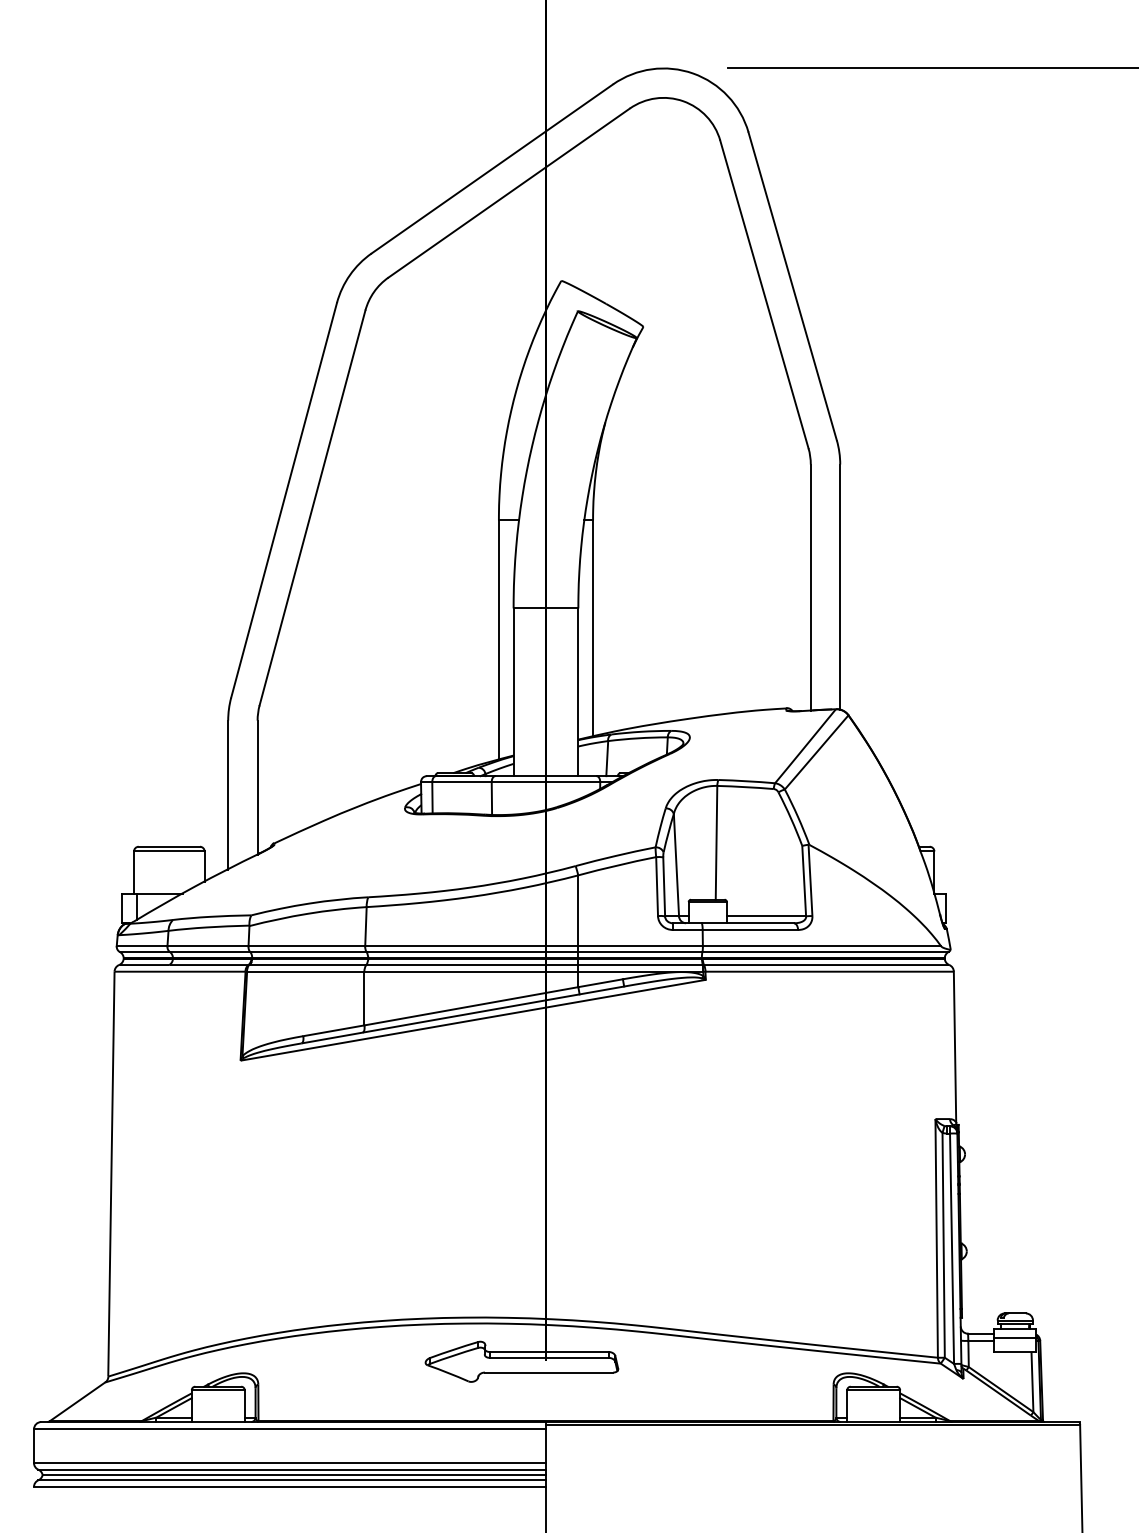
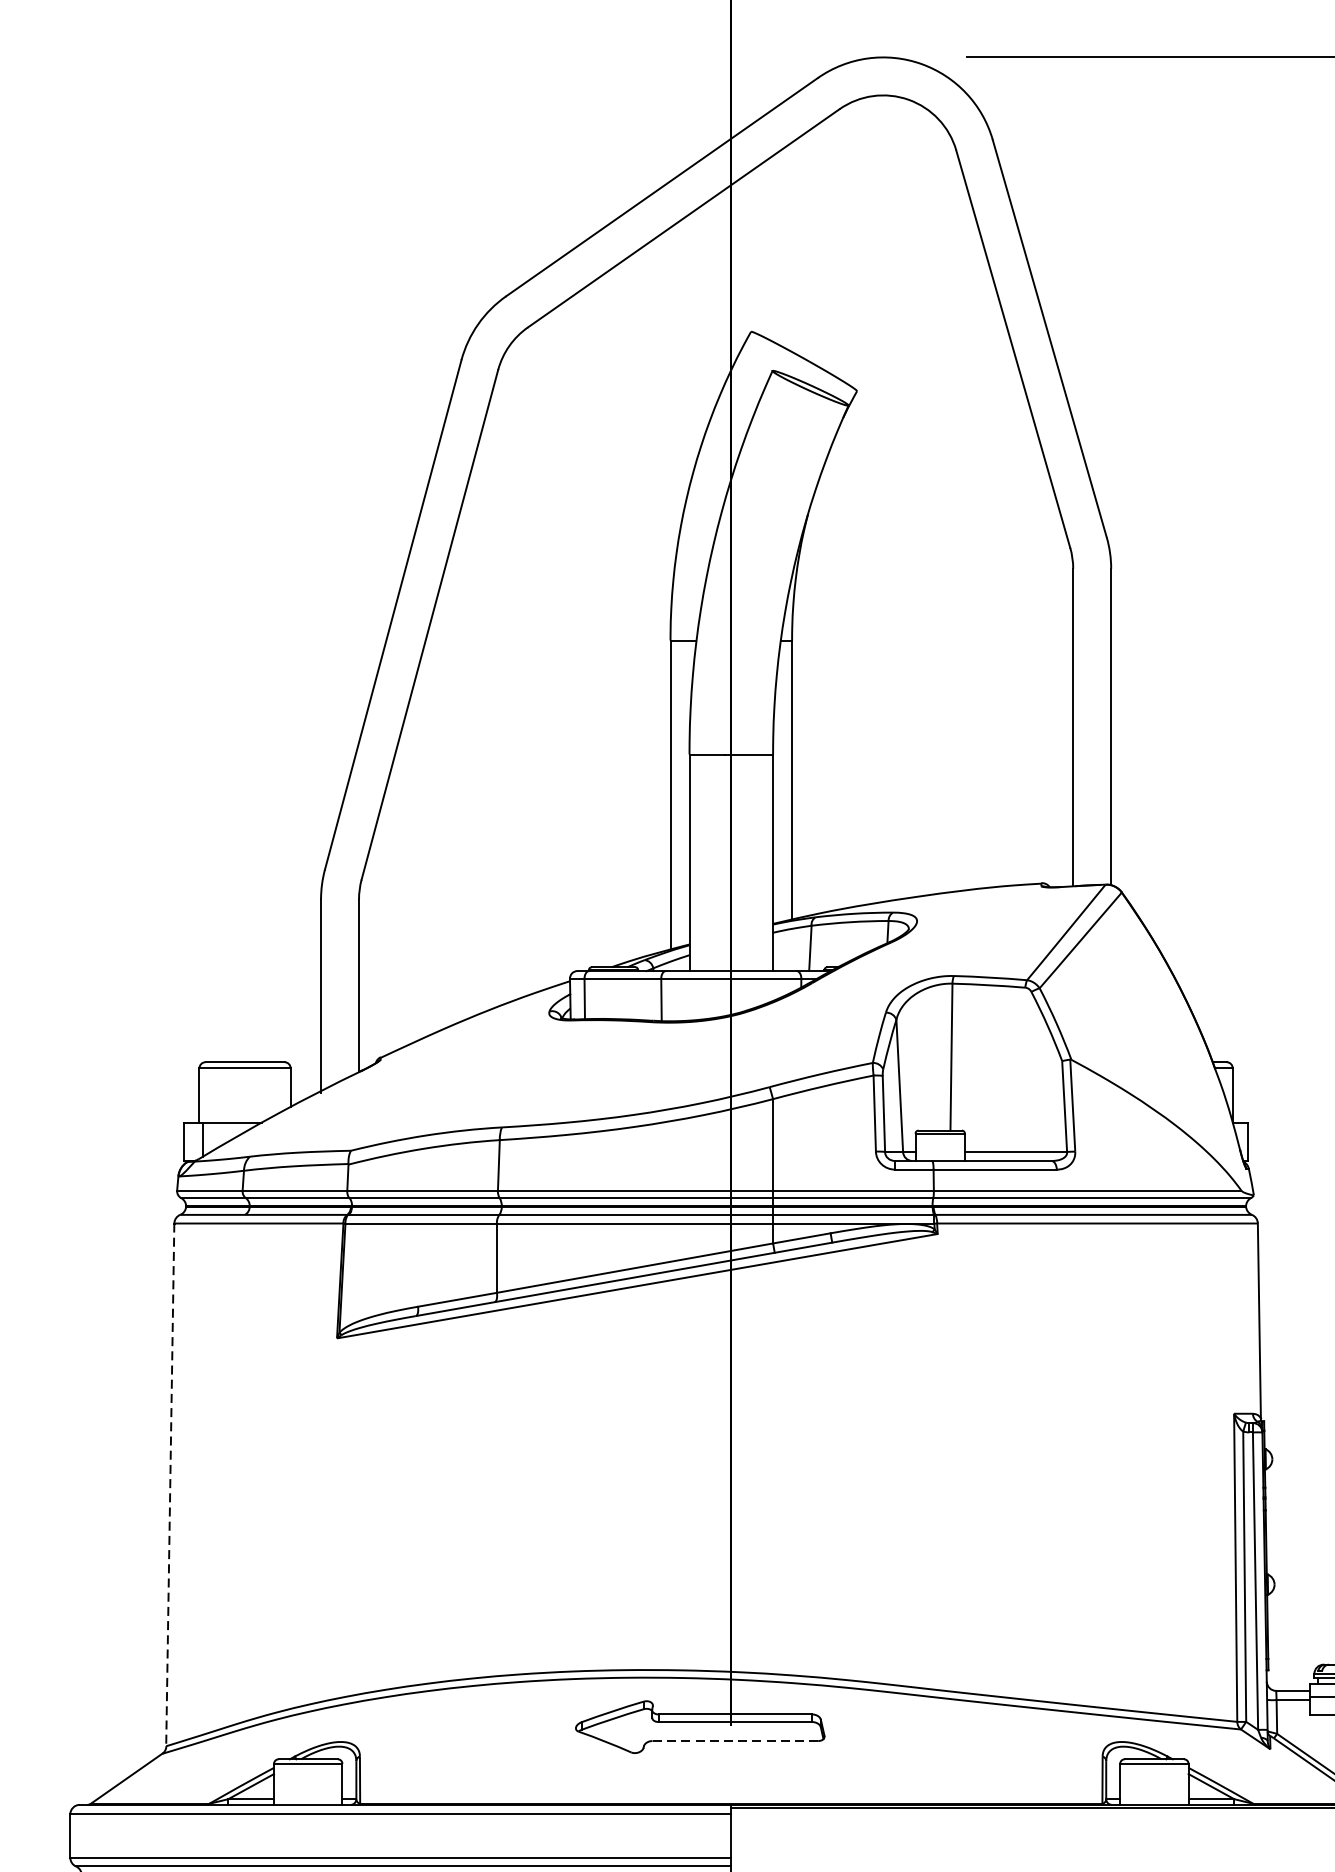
line: (111, 1174) -> (170, 1485), solid -> dashed
line: (548, 1372) -> (734, 1740), solid -> dashed

